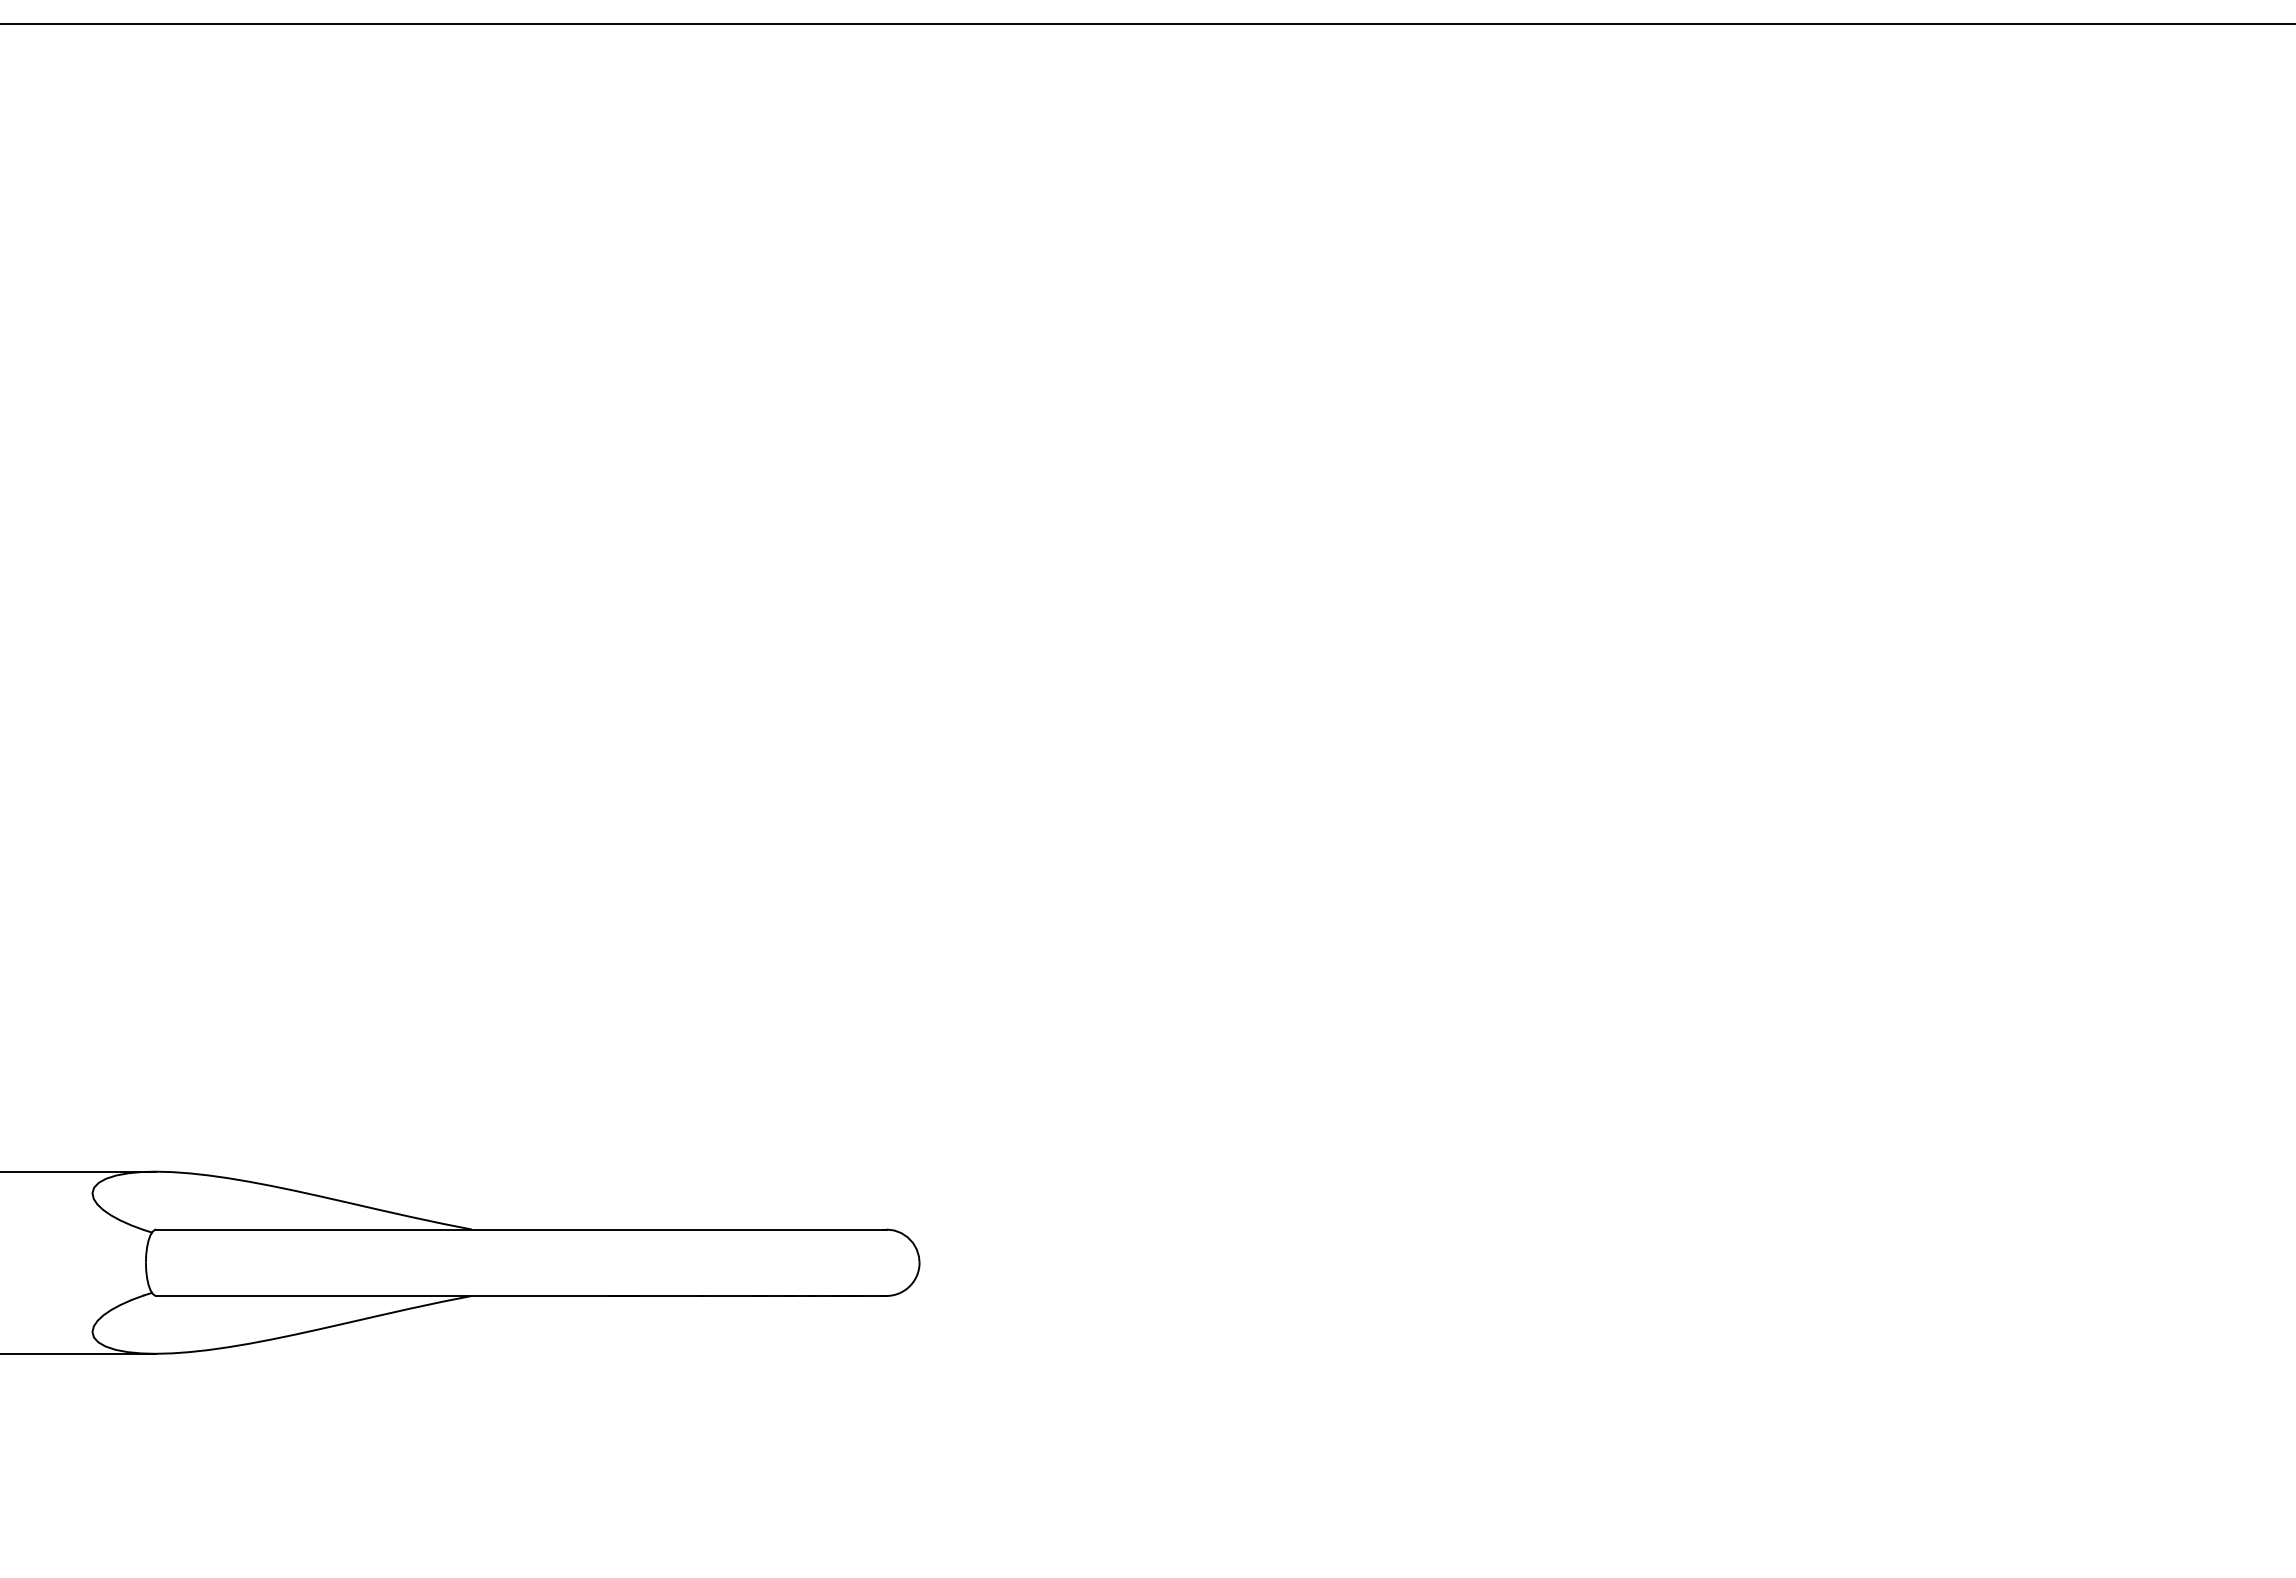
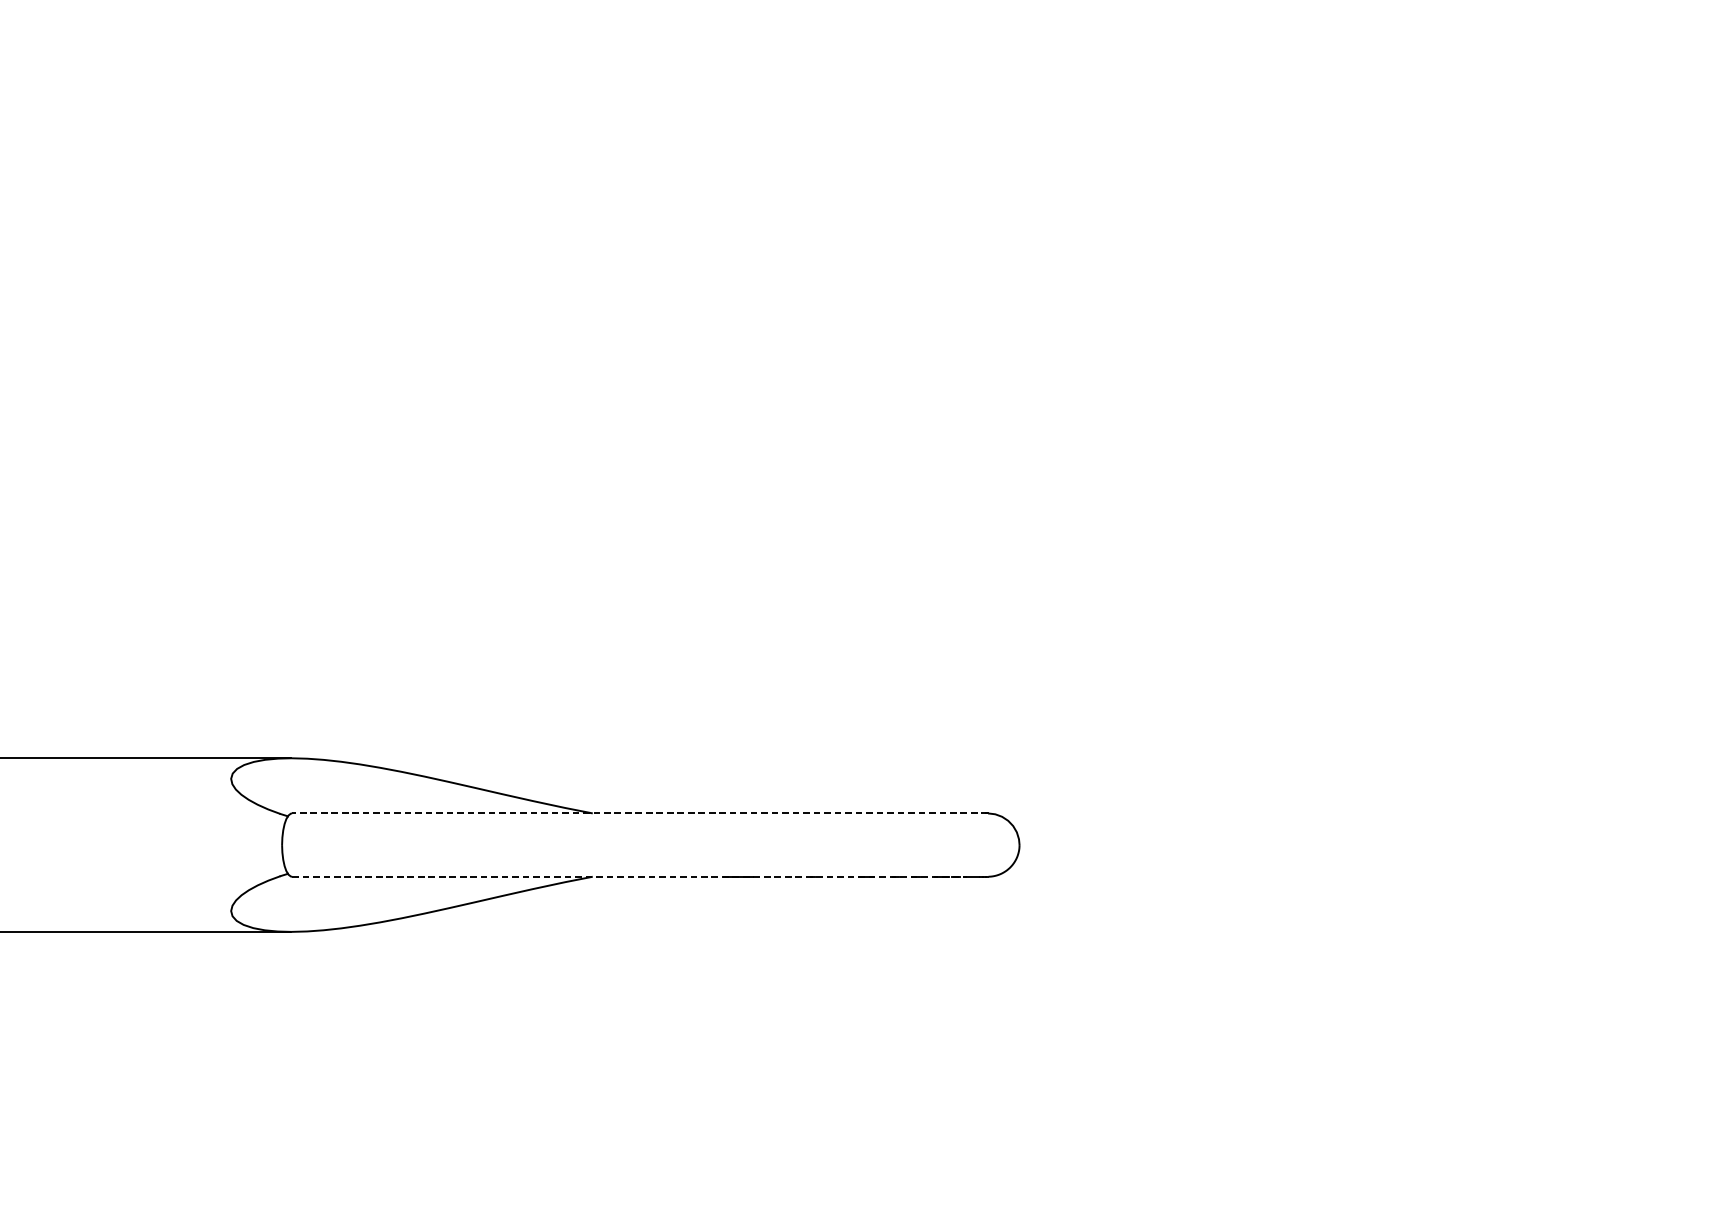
line: (520, 1229) -> (639, 813), solid -> dashed
line: (510, 1295) -> (629, 876), solid -> dashed

